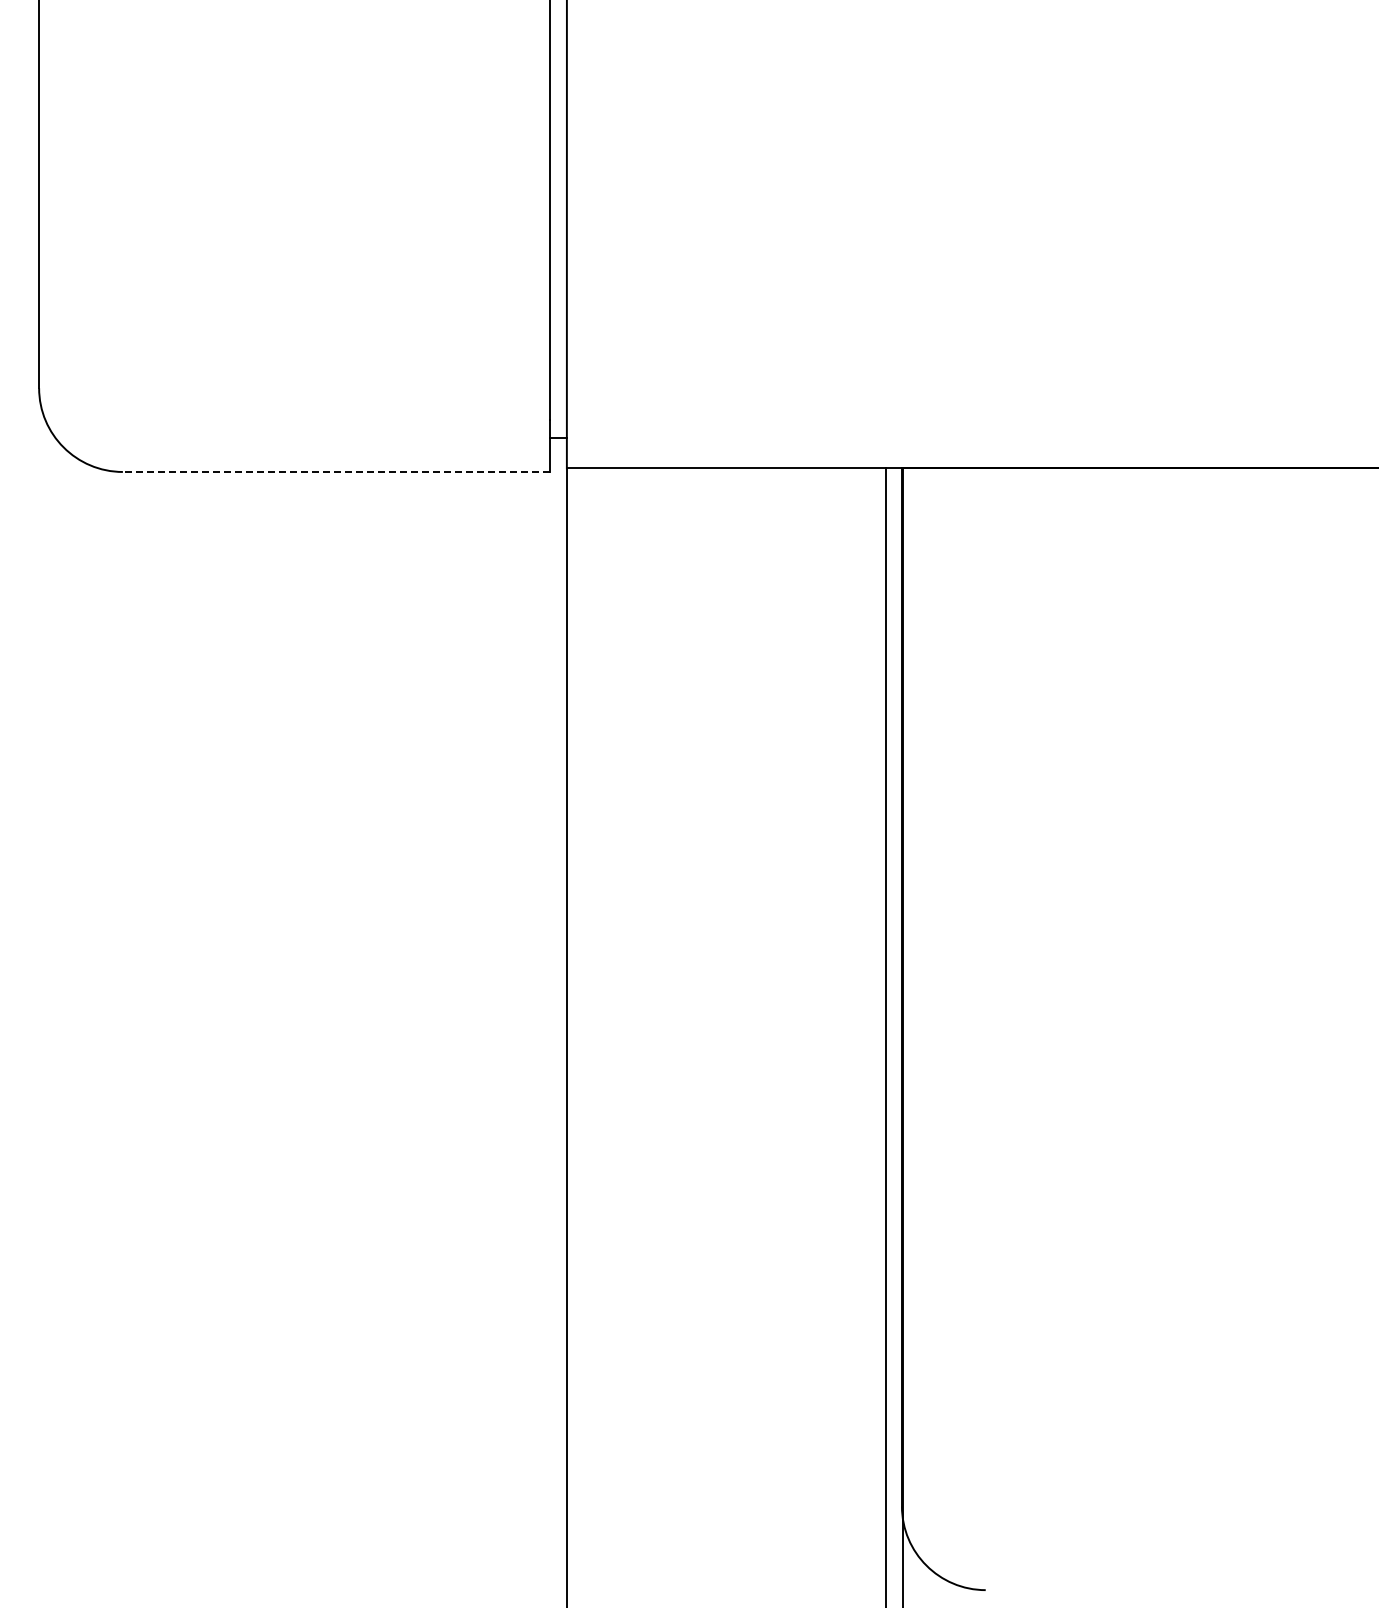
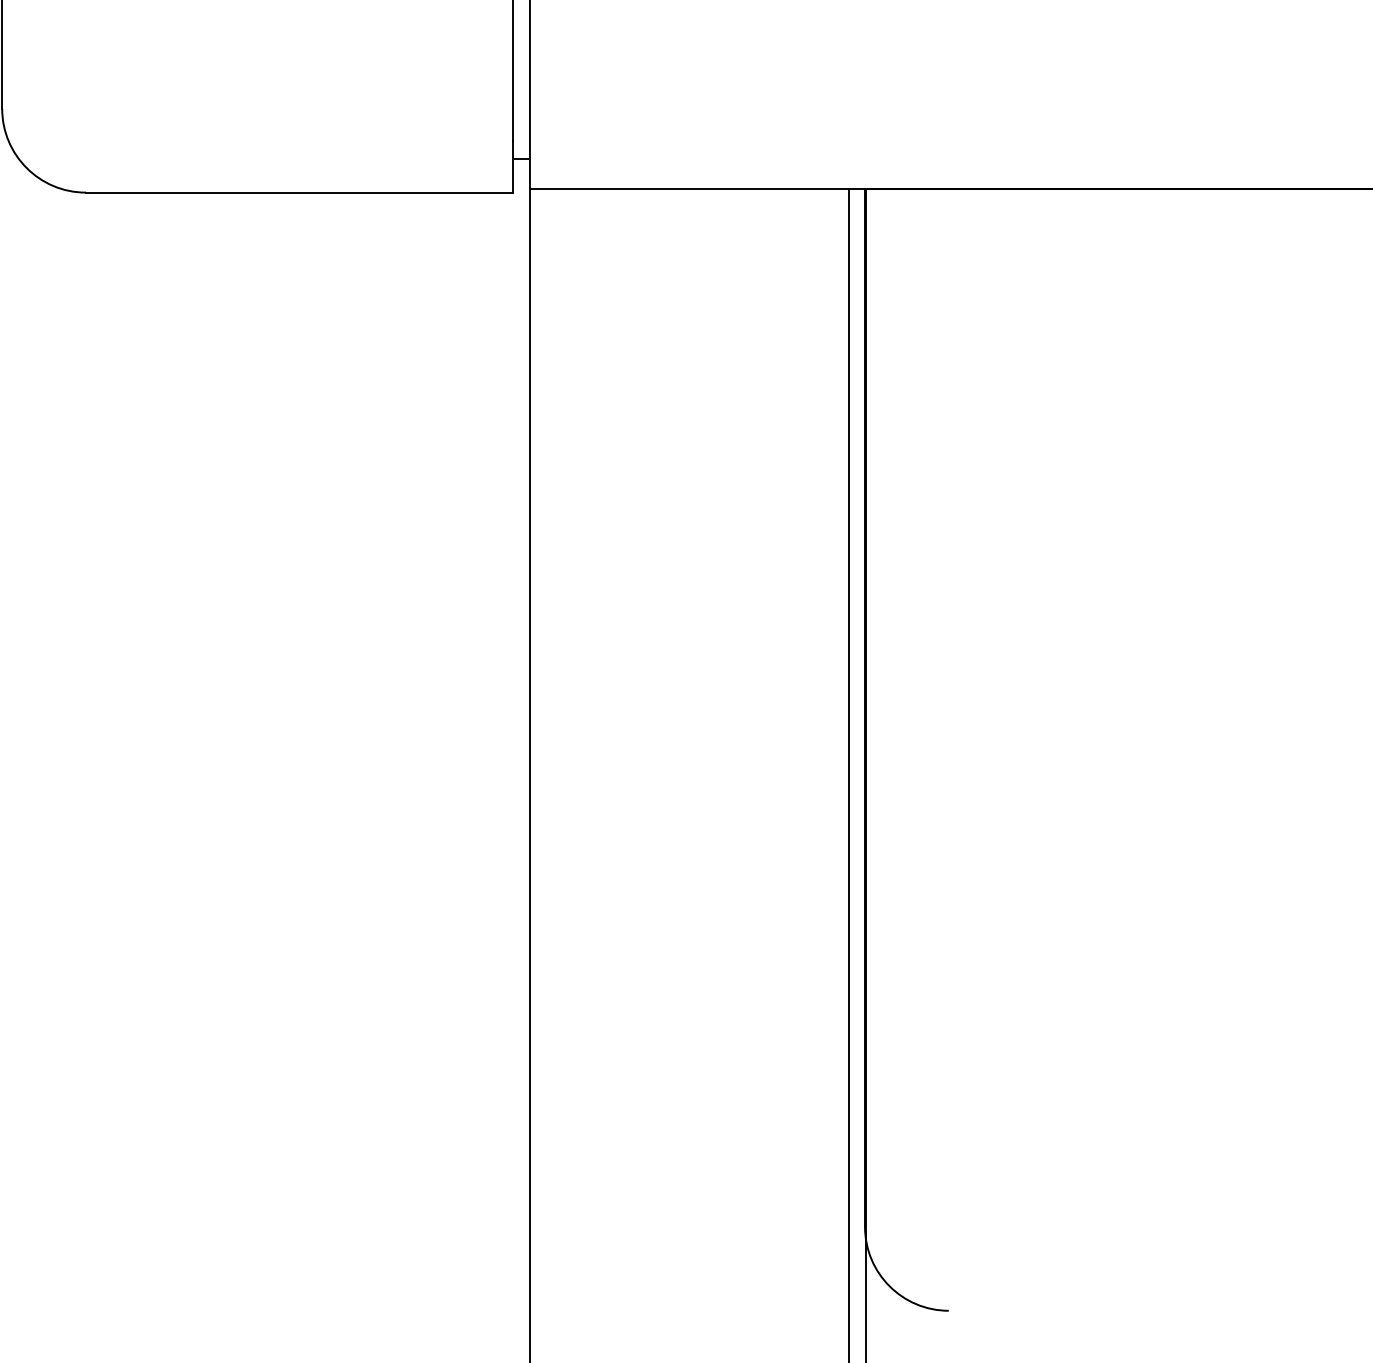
line: (336, 471) -> (299, 192), dashed -> solid

